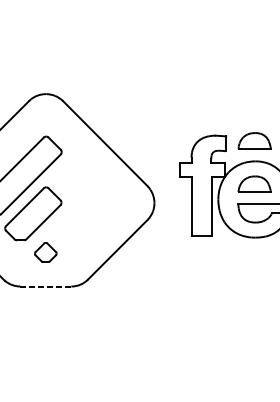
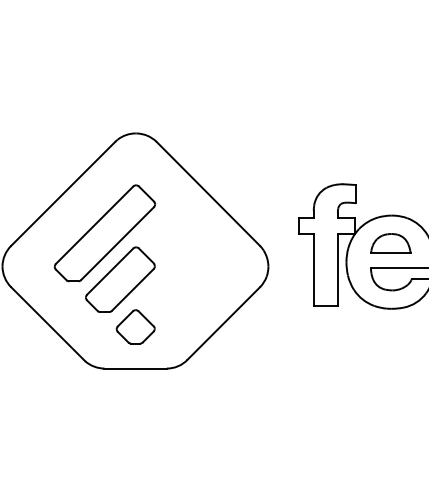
part: (254, 140) -> (390, 190), removed
part: (45, 252) -> (135, 326), size x1.43
line: (46, 286) -> (136, 368), dashed -> solid

